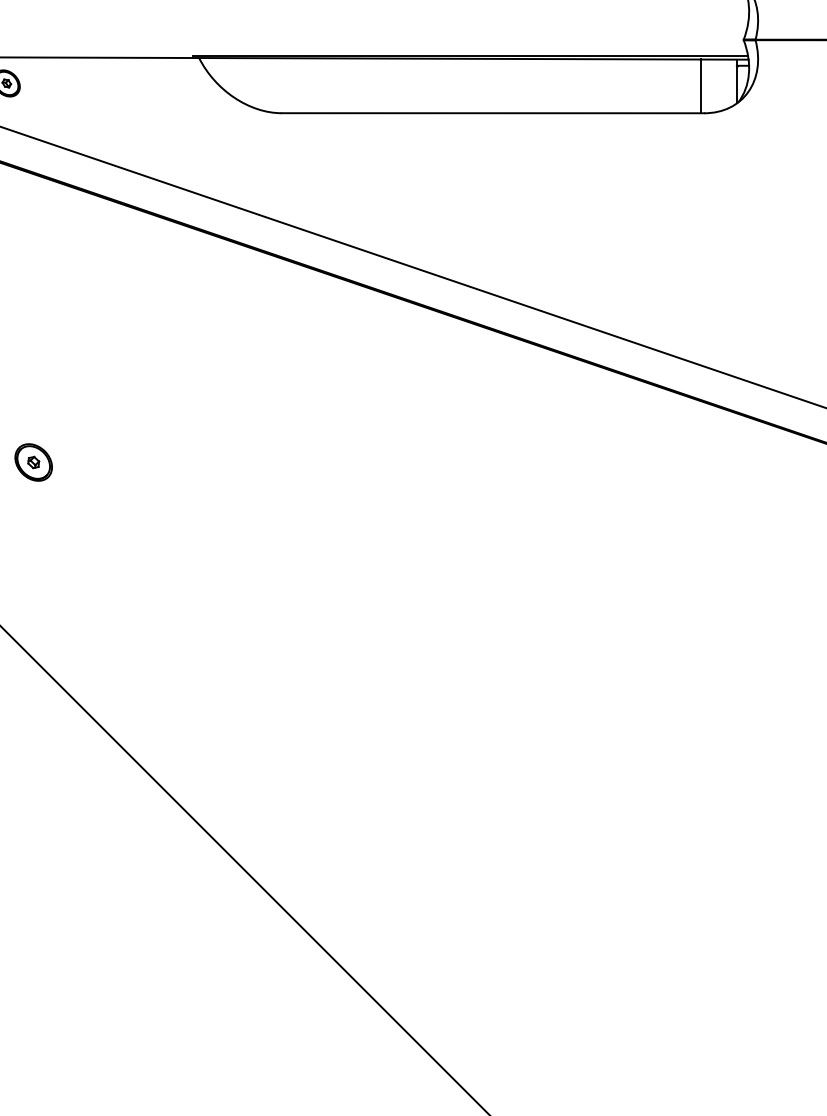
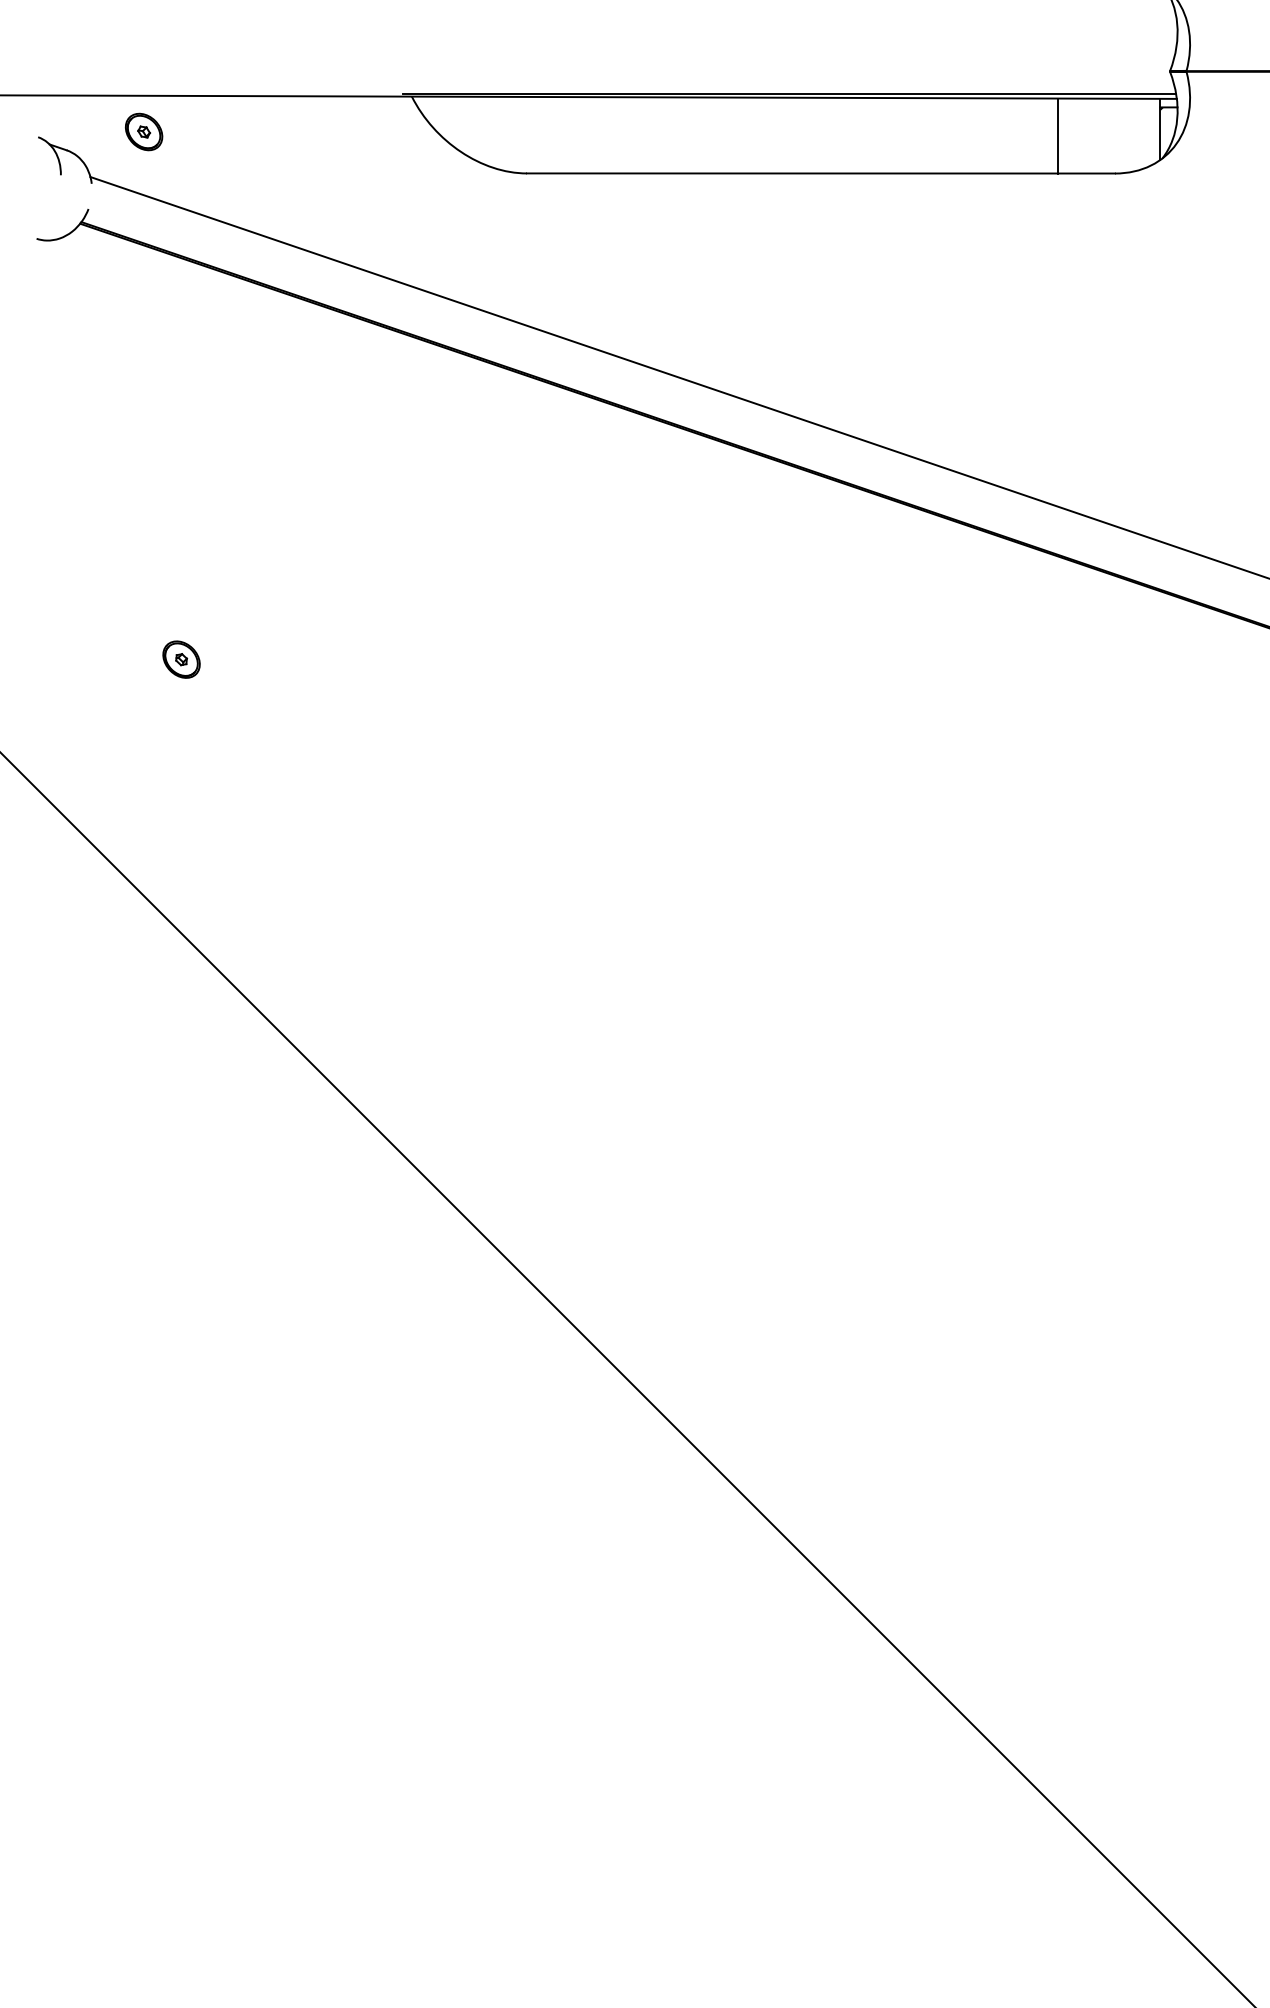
line: (700, 85) -> (1057, 135), moved
part: (33, 462) -> (181, 659), size x0.71

